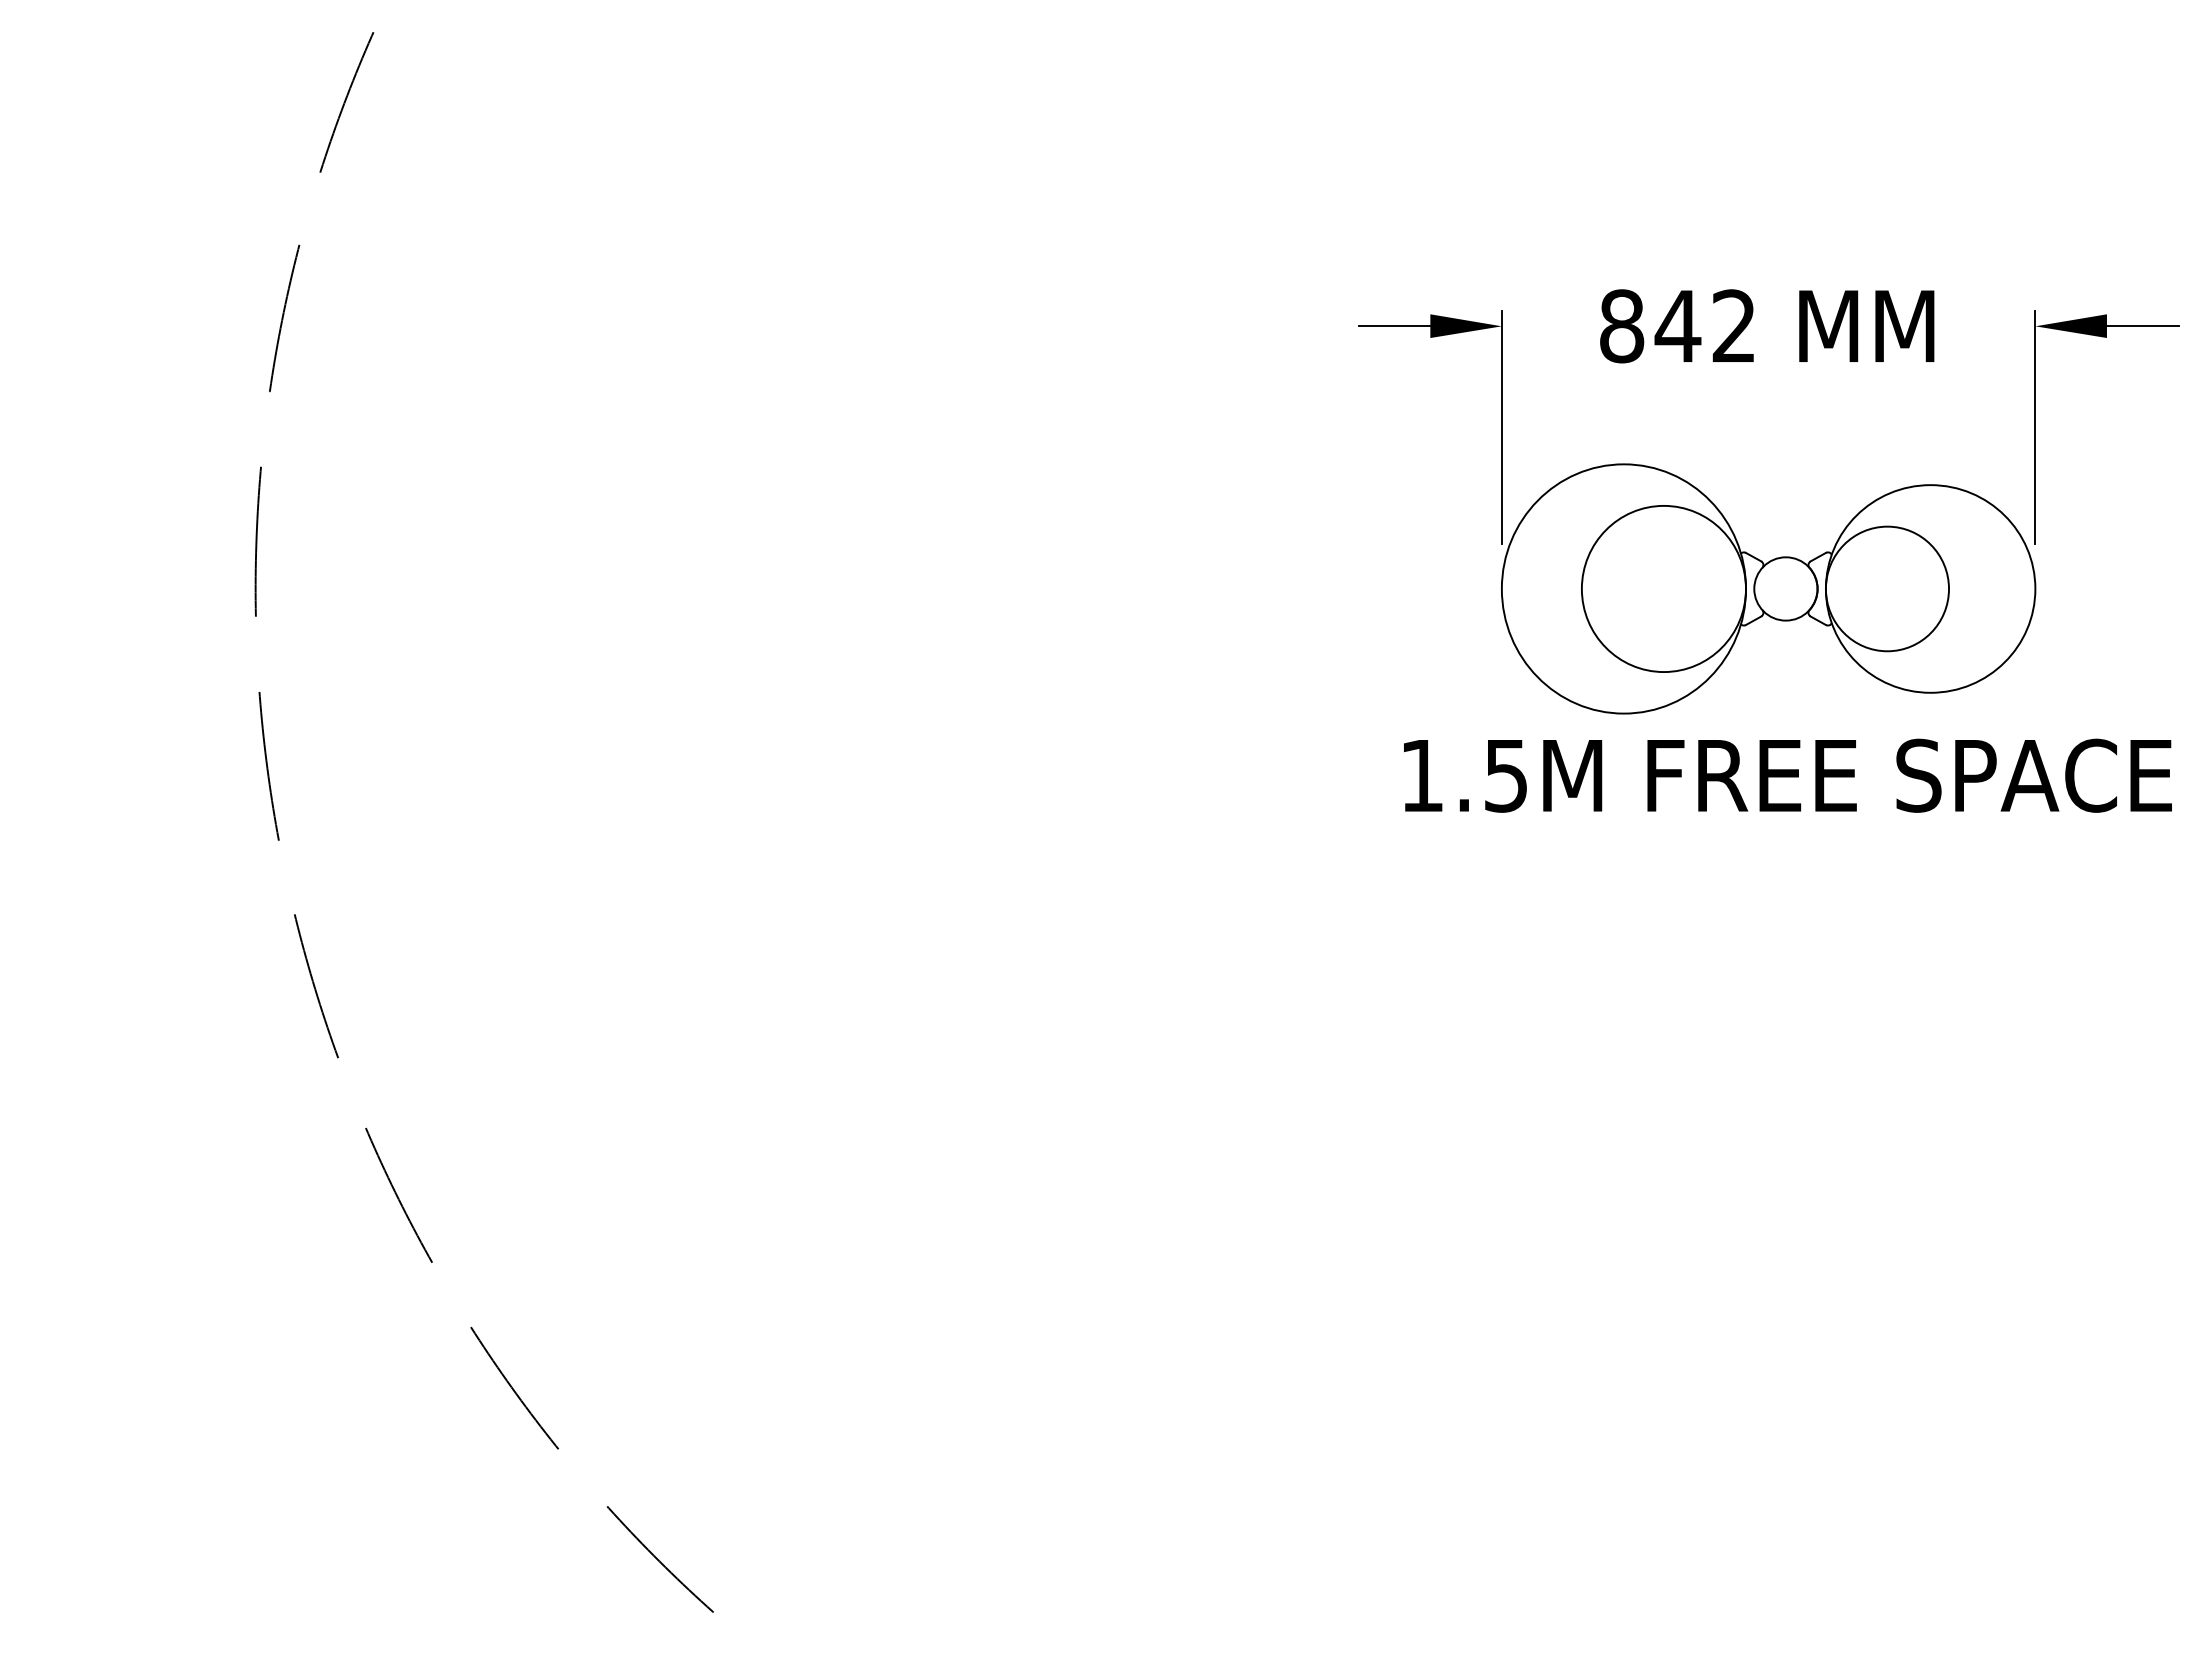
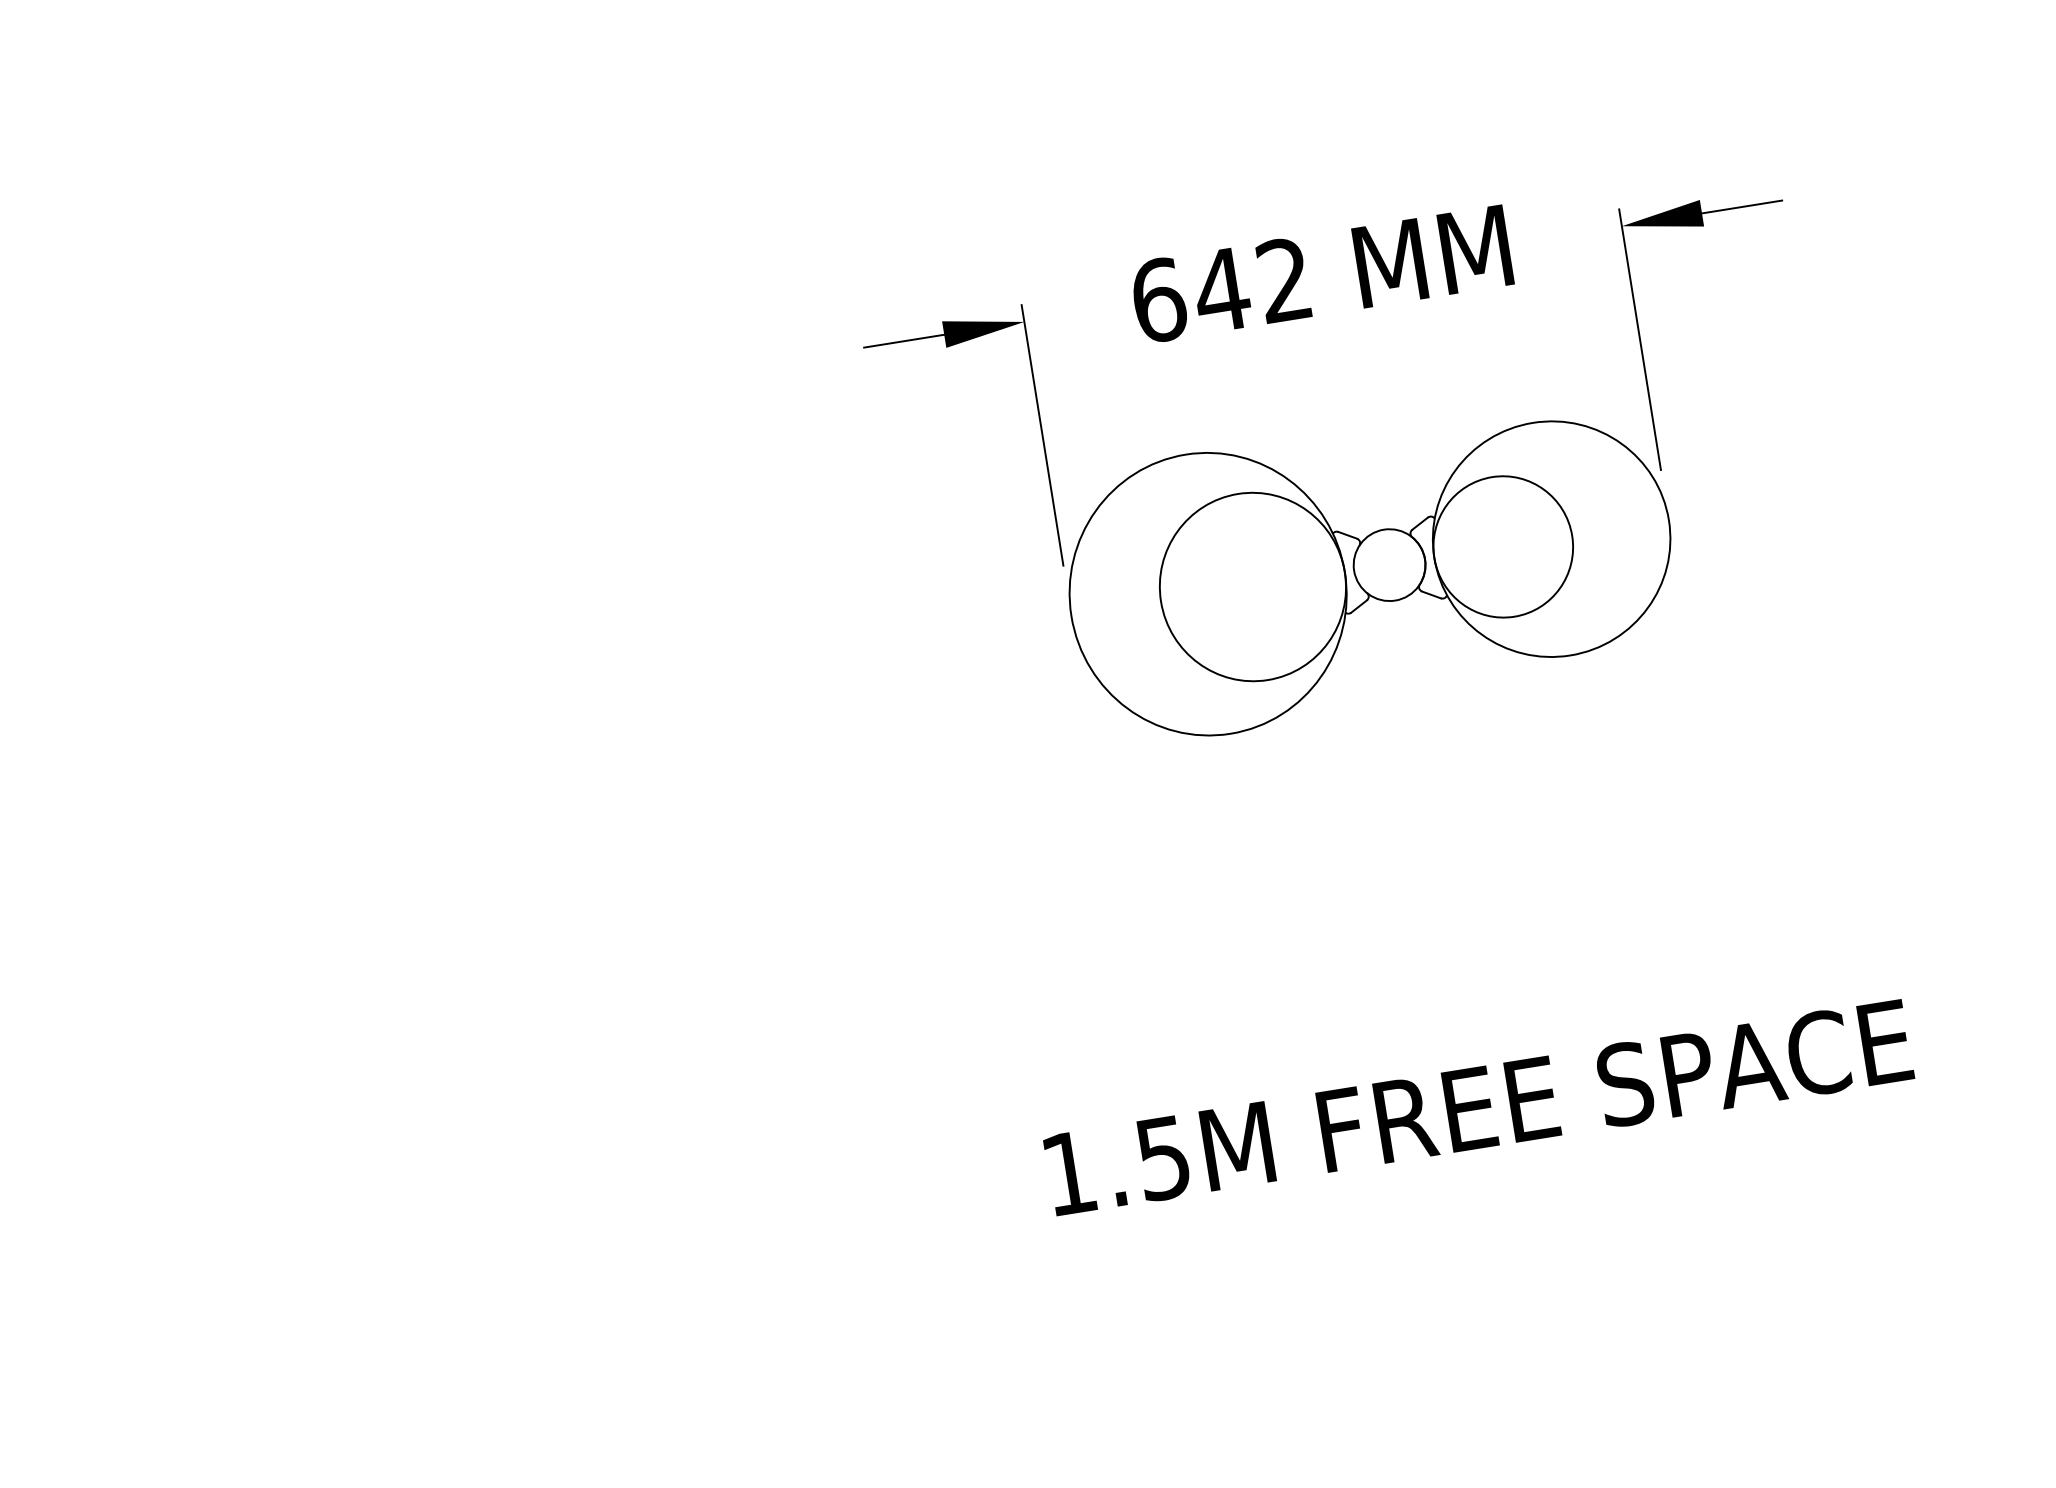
text: (1622, 326) -> (1159, 300), 842 -> 642
text: (1787, 775) -> (1478, 1107), moved

